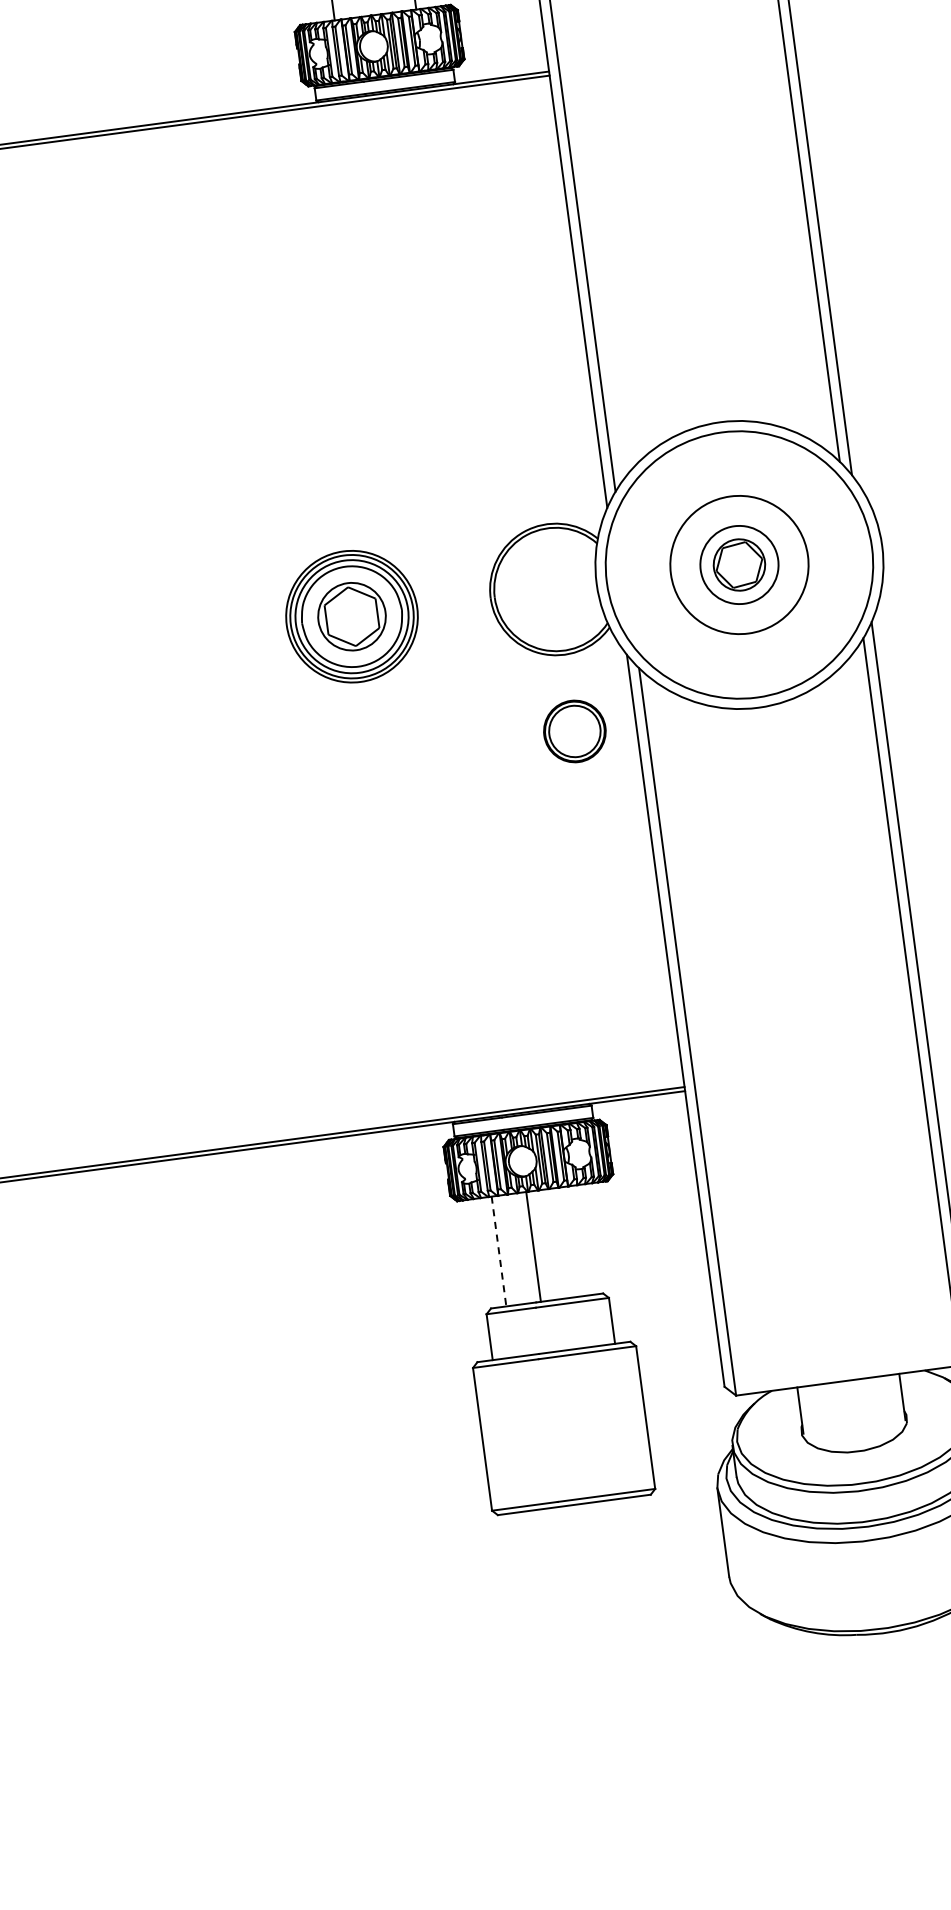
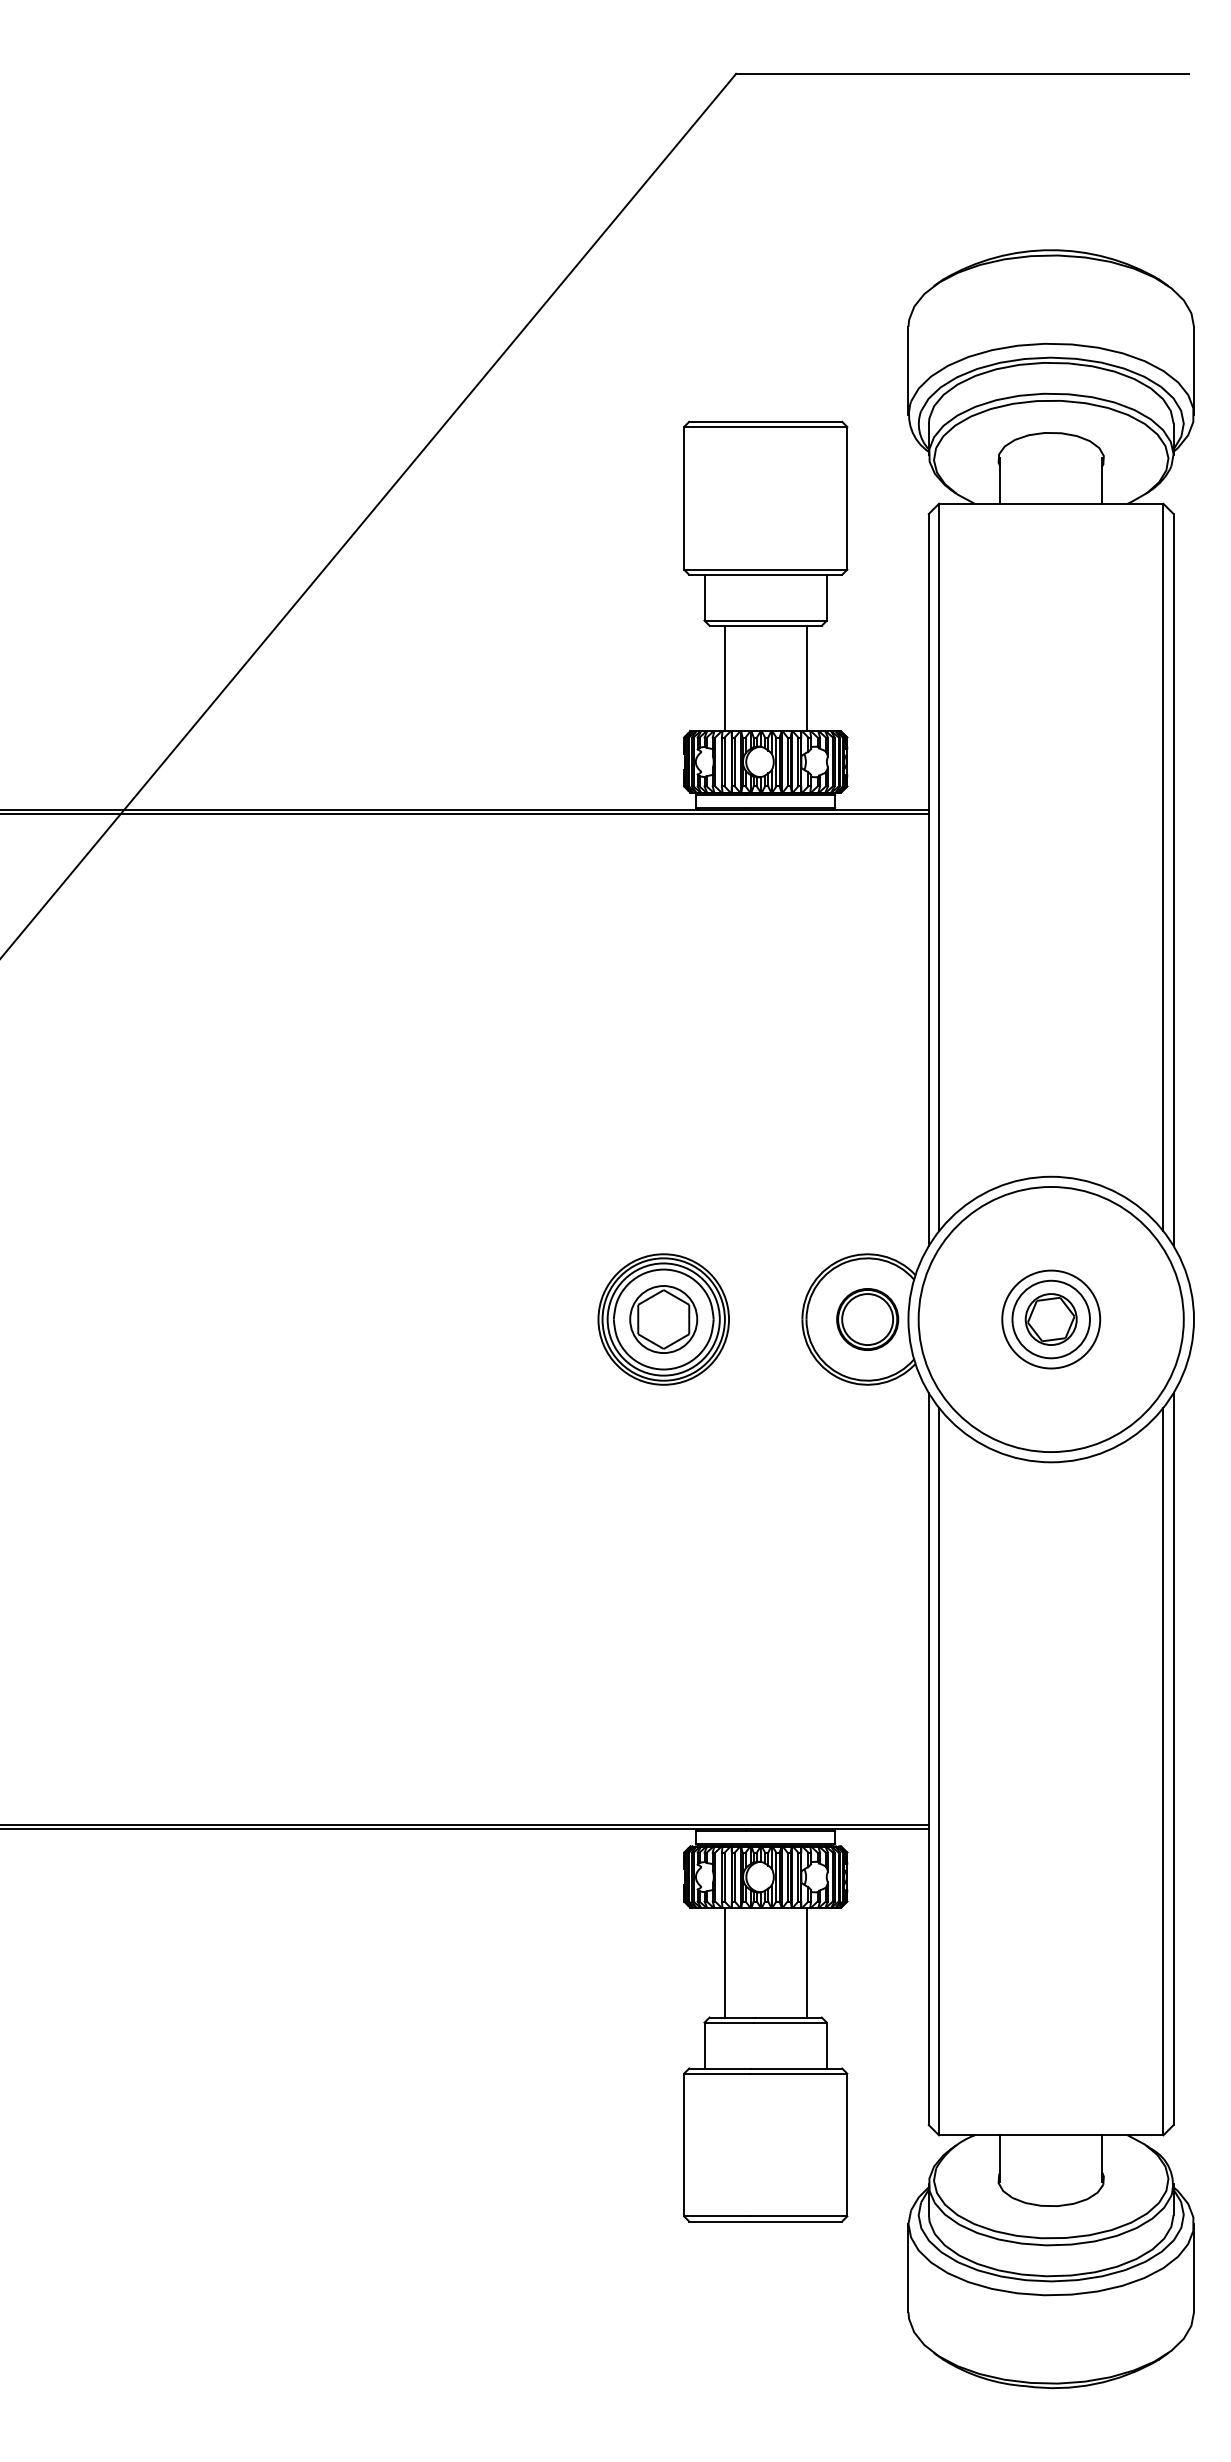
circle: (739, 564) -> (1051, 1319), size x0.71
part: (574, 731) -> (867, 1319), moved
line: (533, 1246) -> (806, 1962), moved
line: (498, 1251) -> (724, 1962), dashed -> solid

